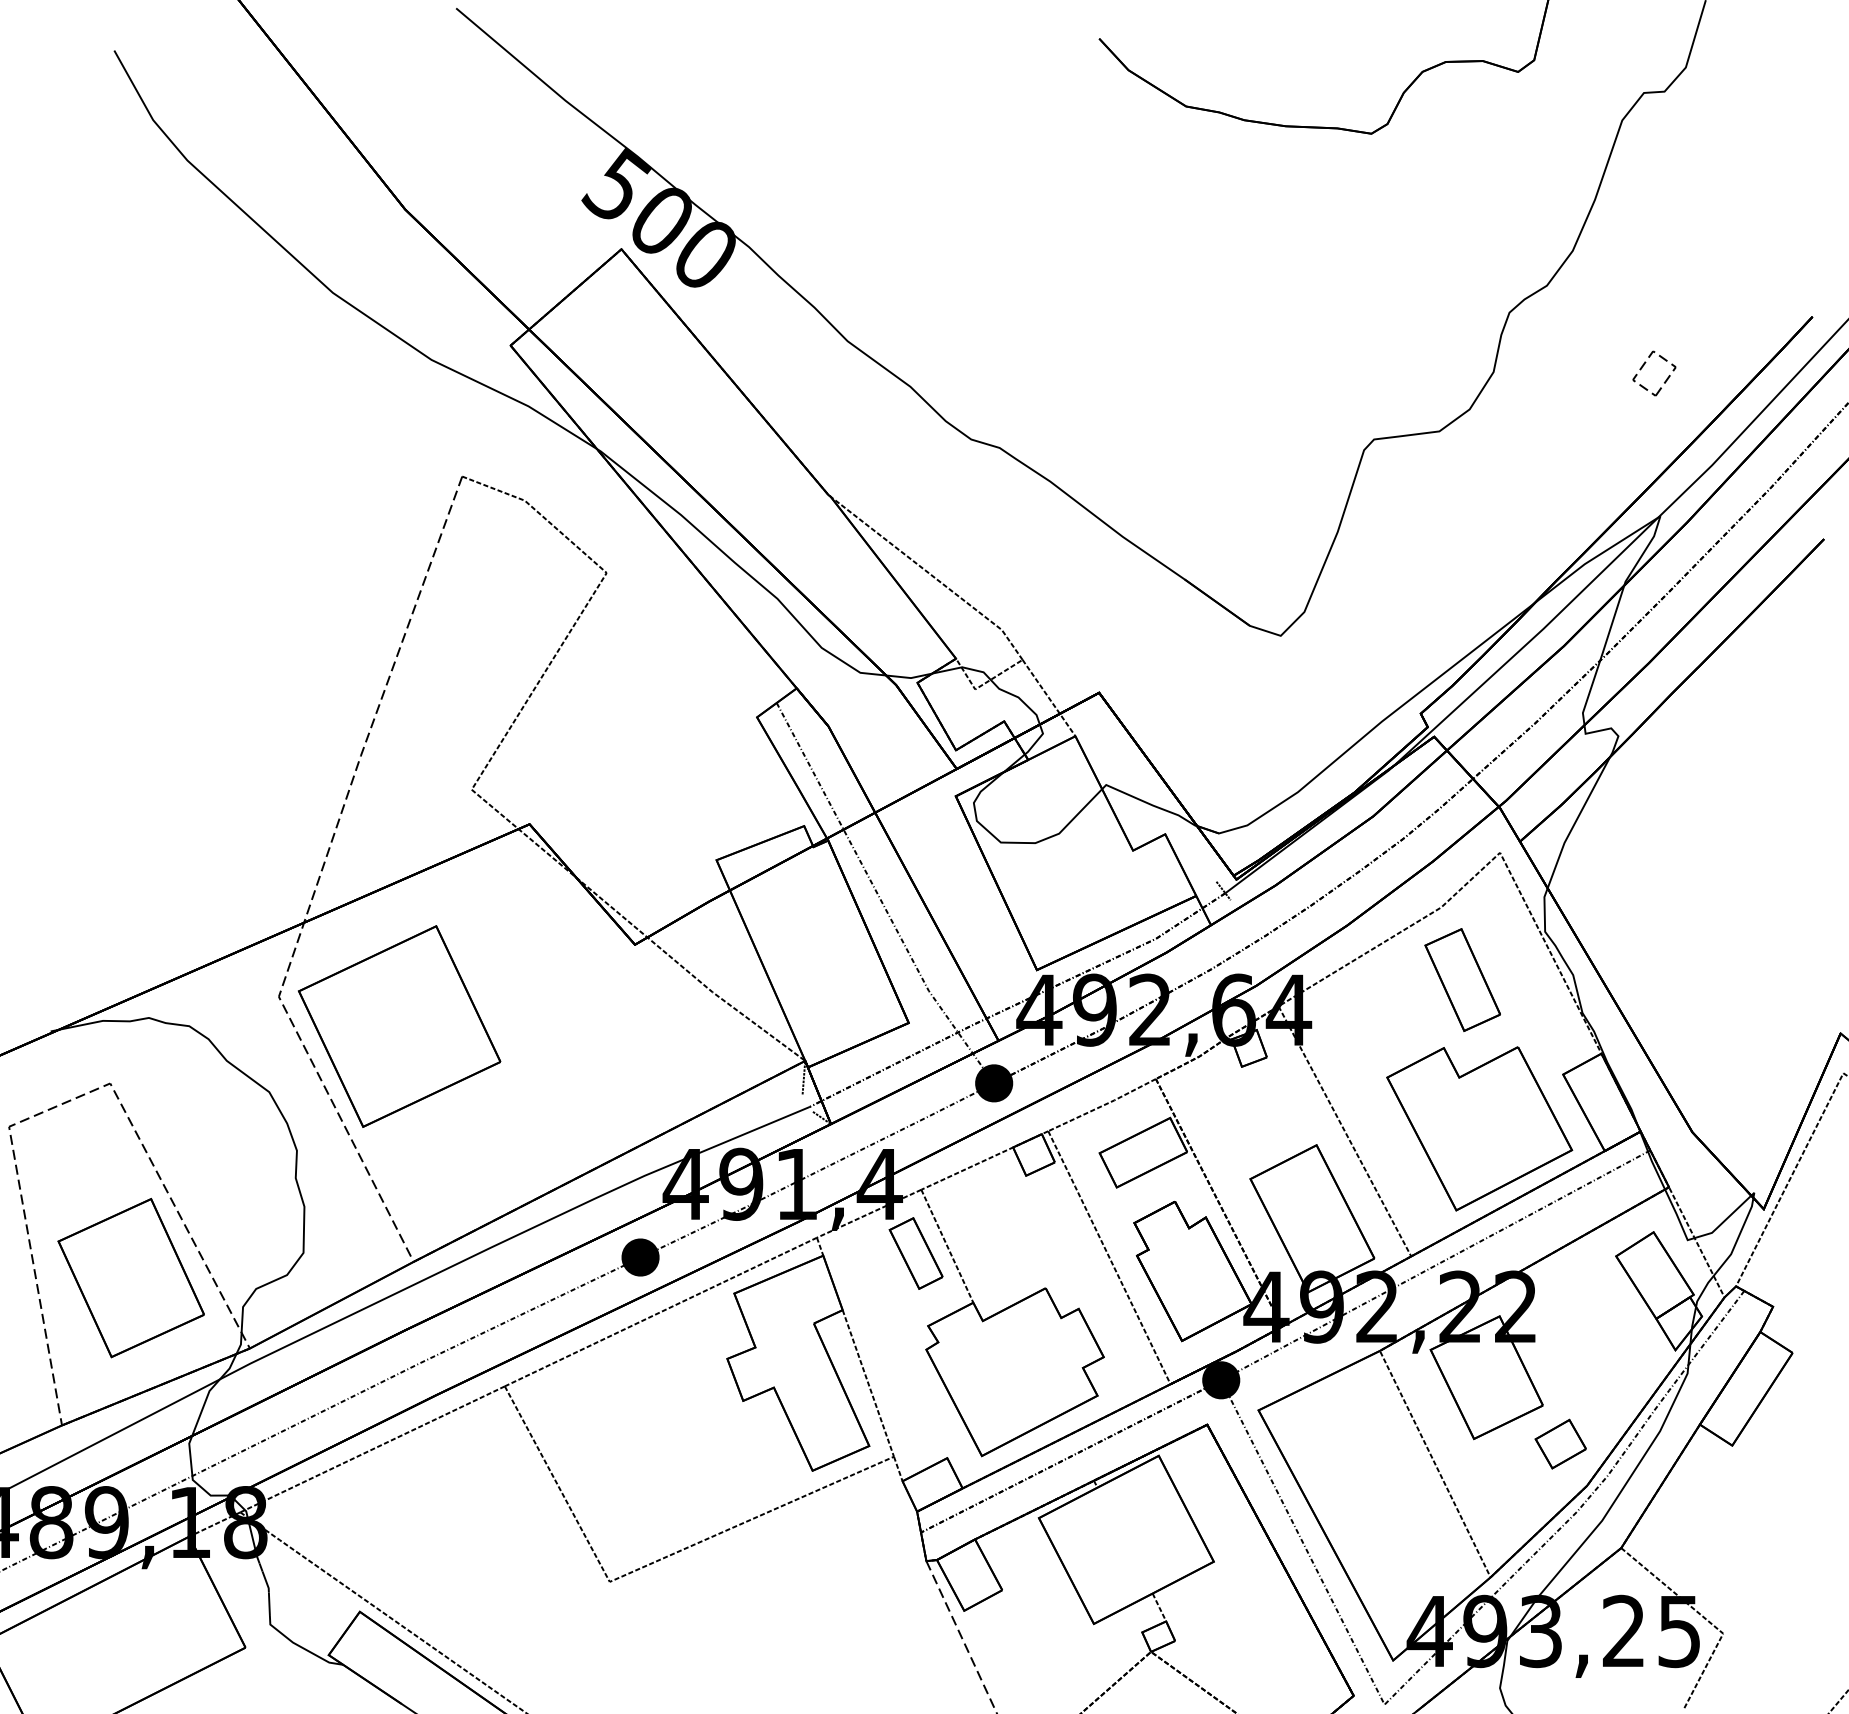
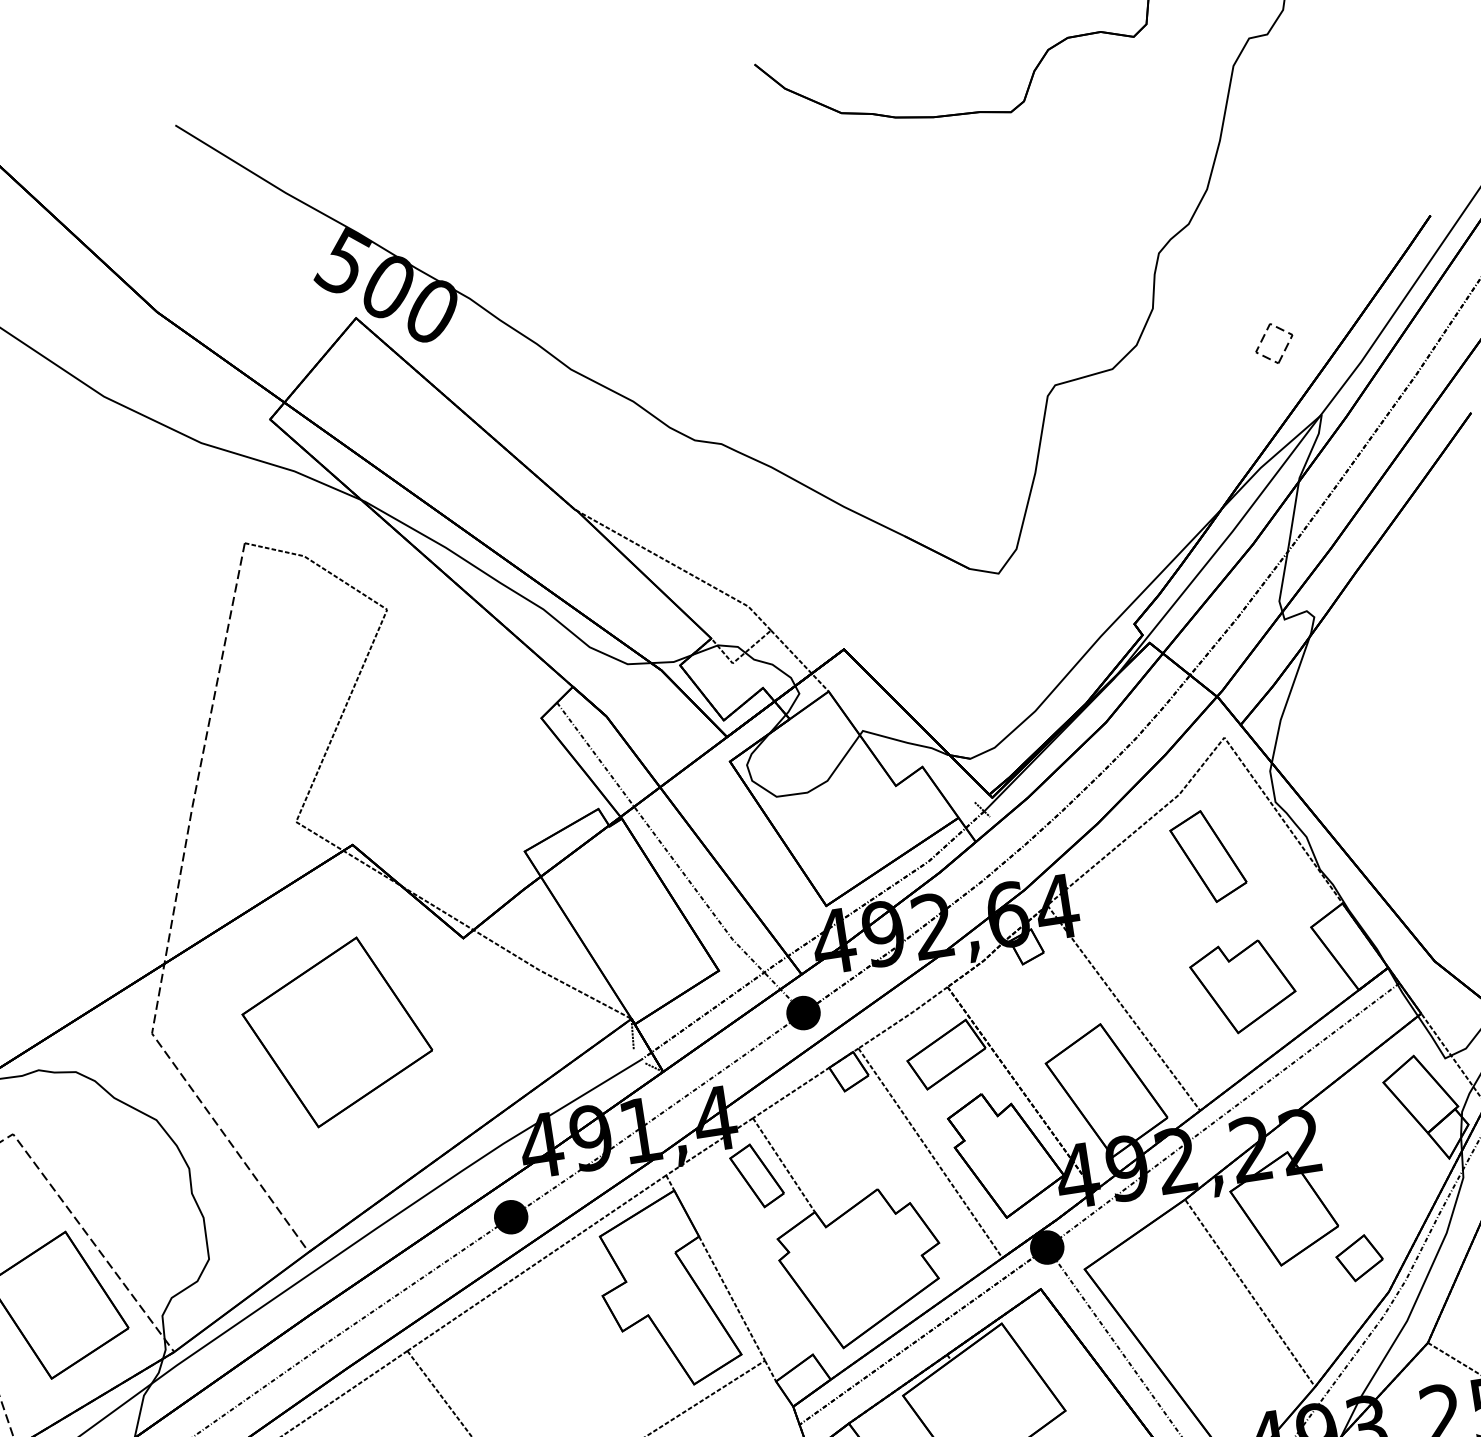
part: (1644, 365) -> (1264, 337), moved
part: (399, 1026) -> (337, 1032), moved
part: (1479, 1128) -> (1243, 987), size x0.6

